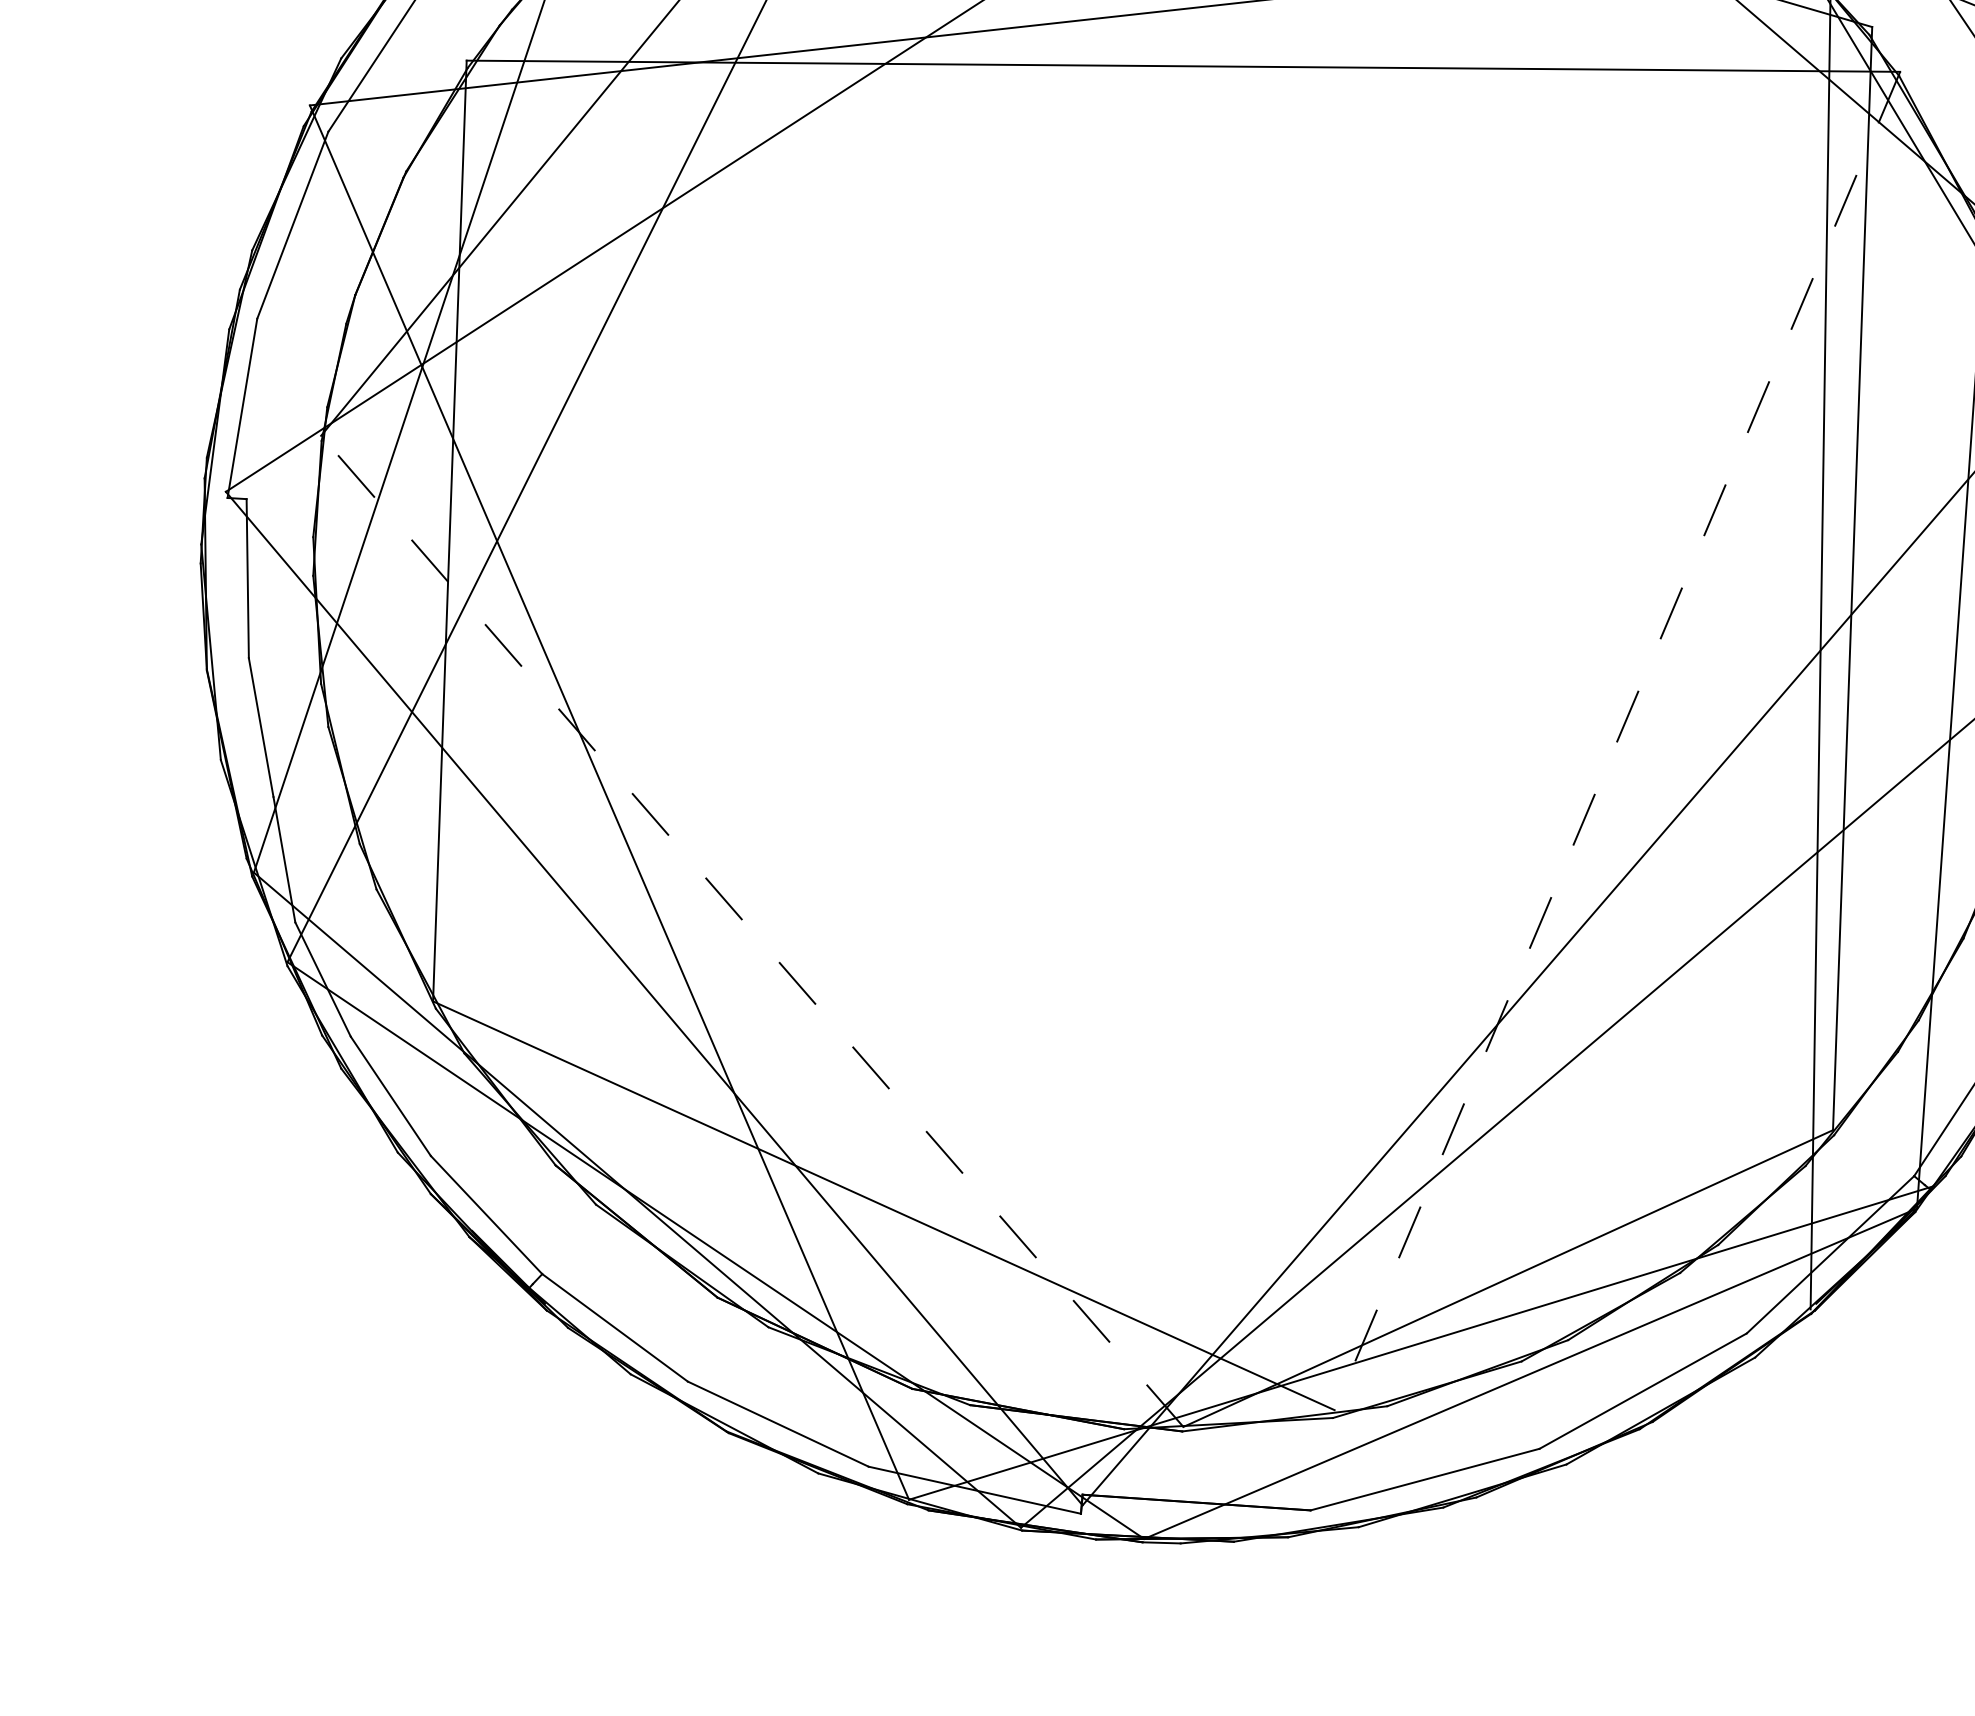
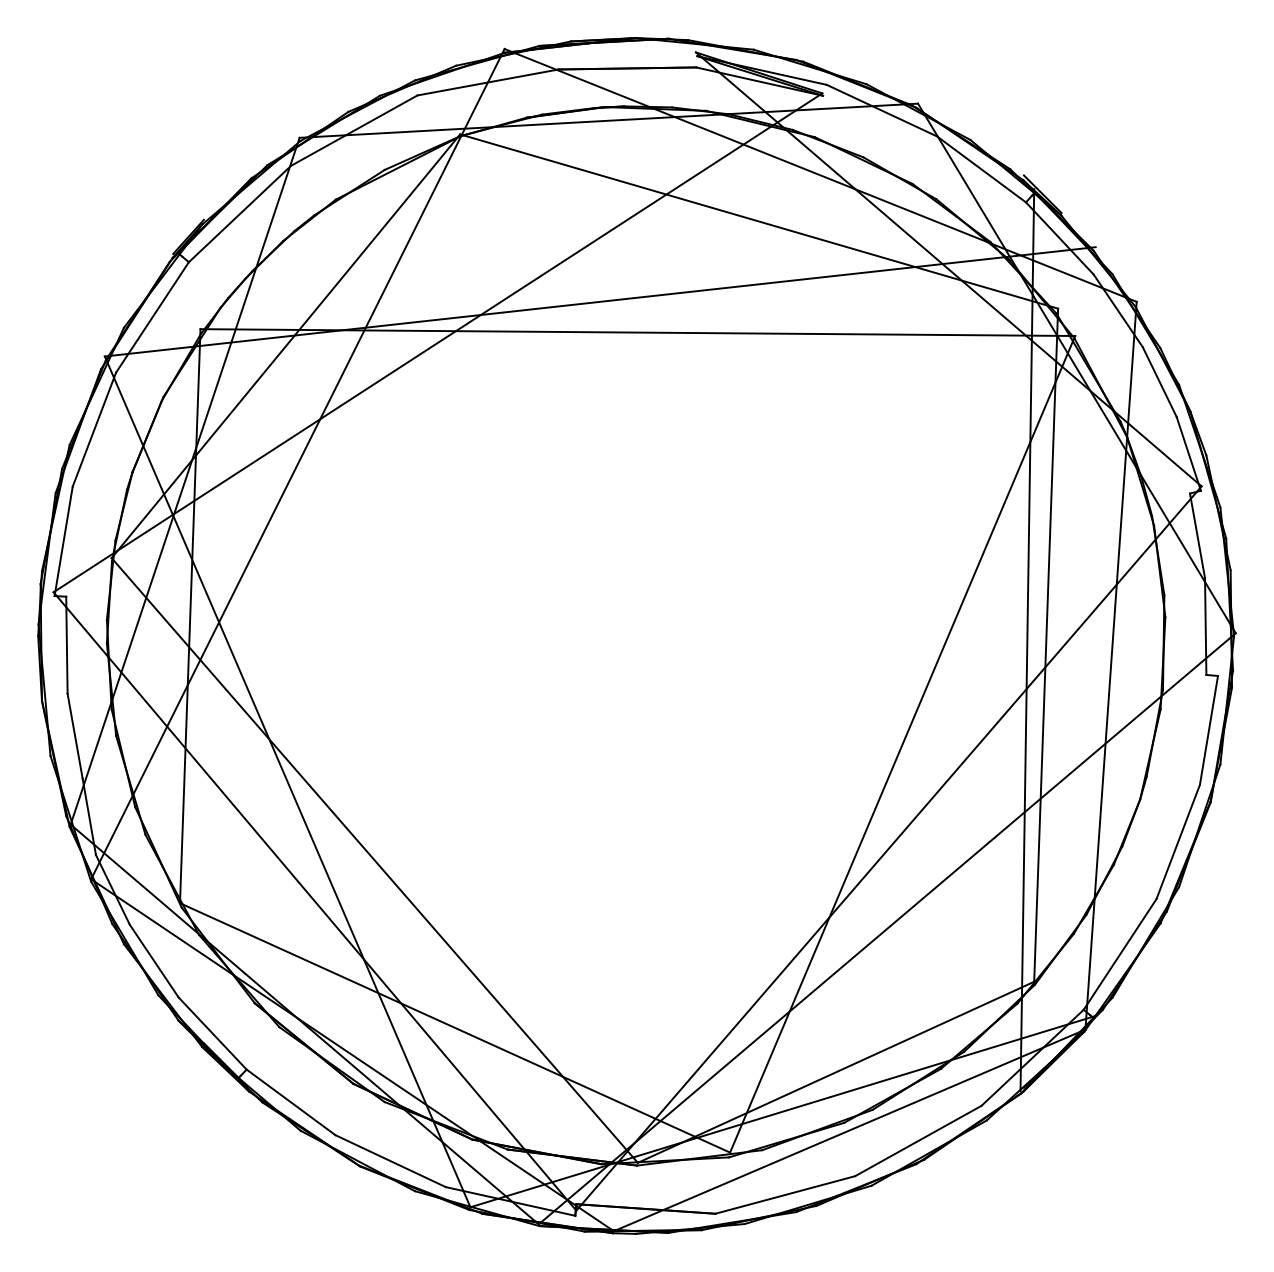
line: (1617, 741) -> (902, 744), dashed -> solid
line: (751, 931) -> (374, 860), dashed -> solid

